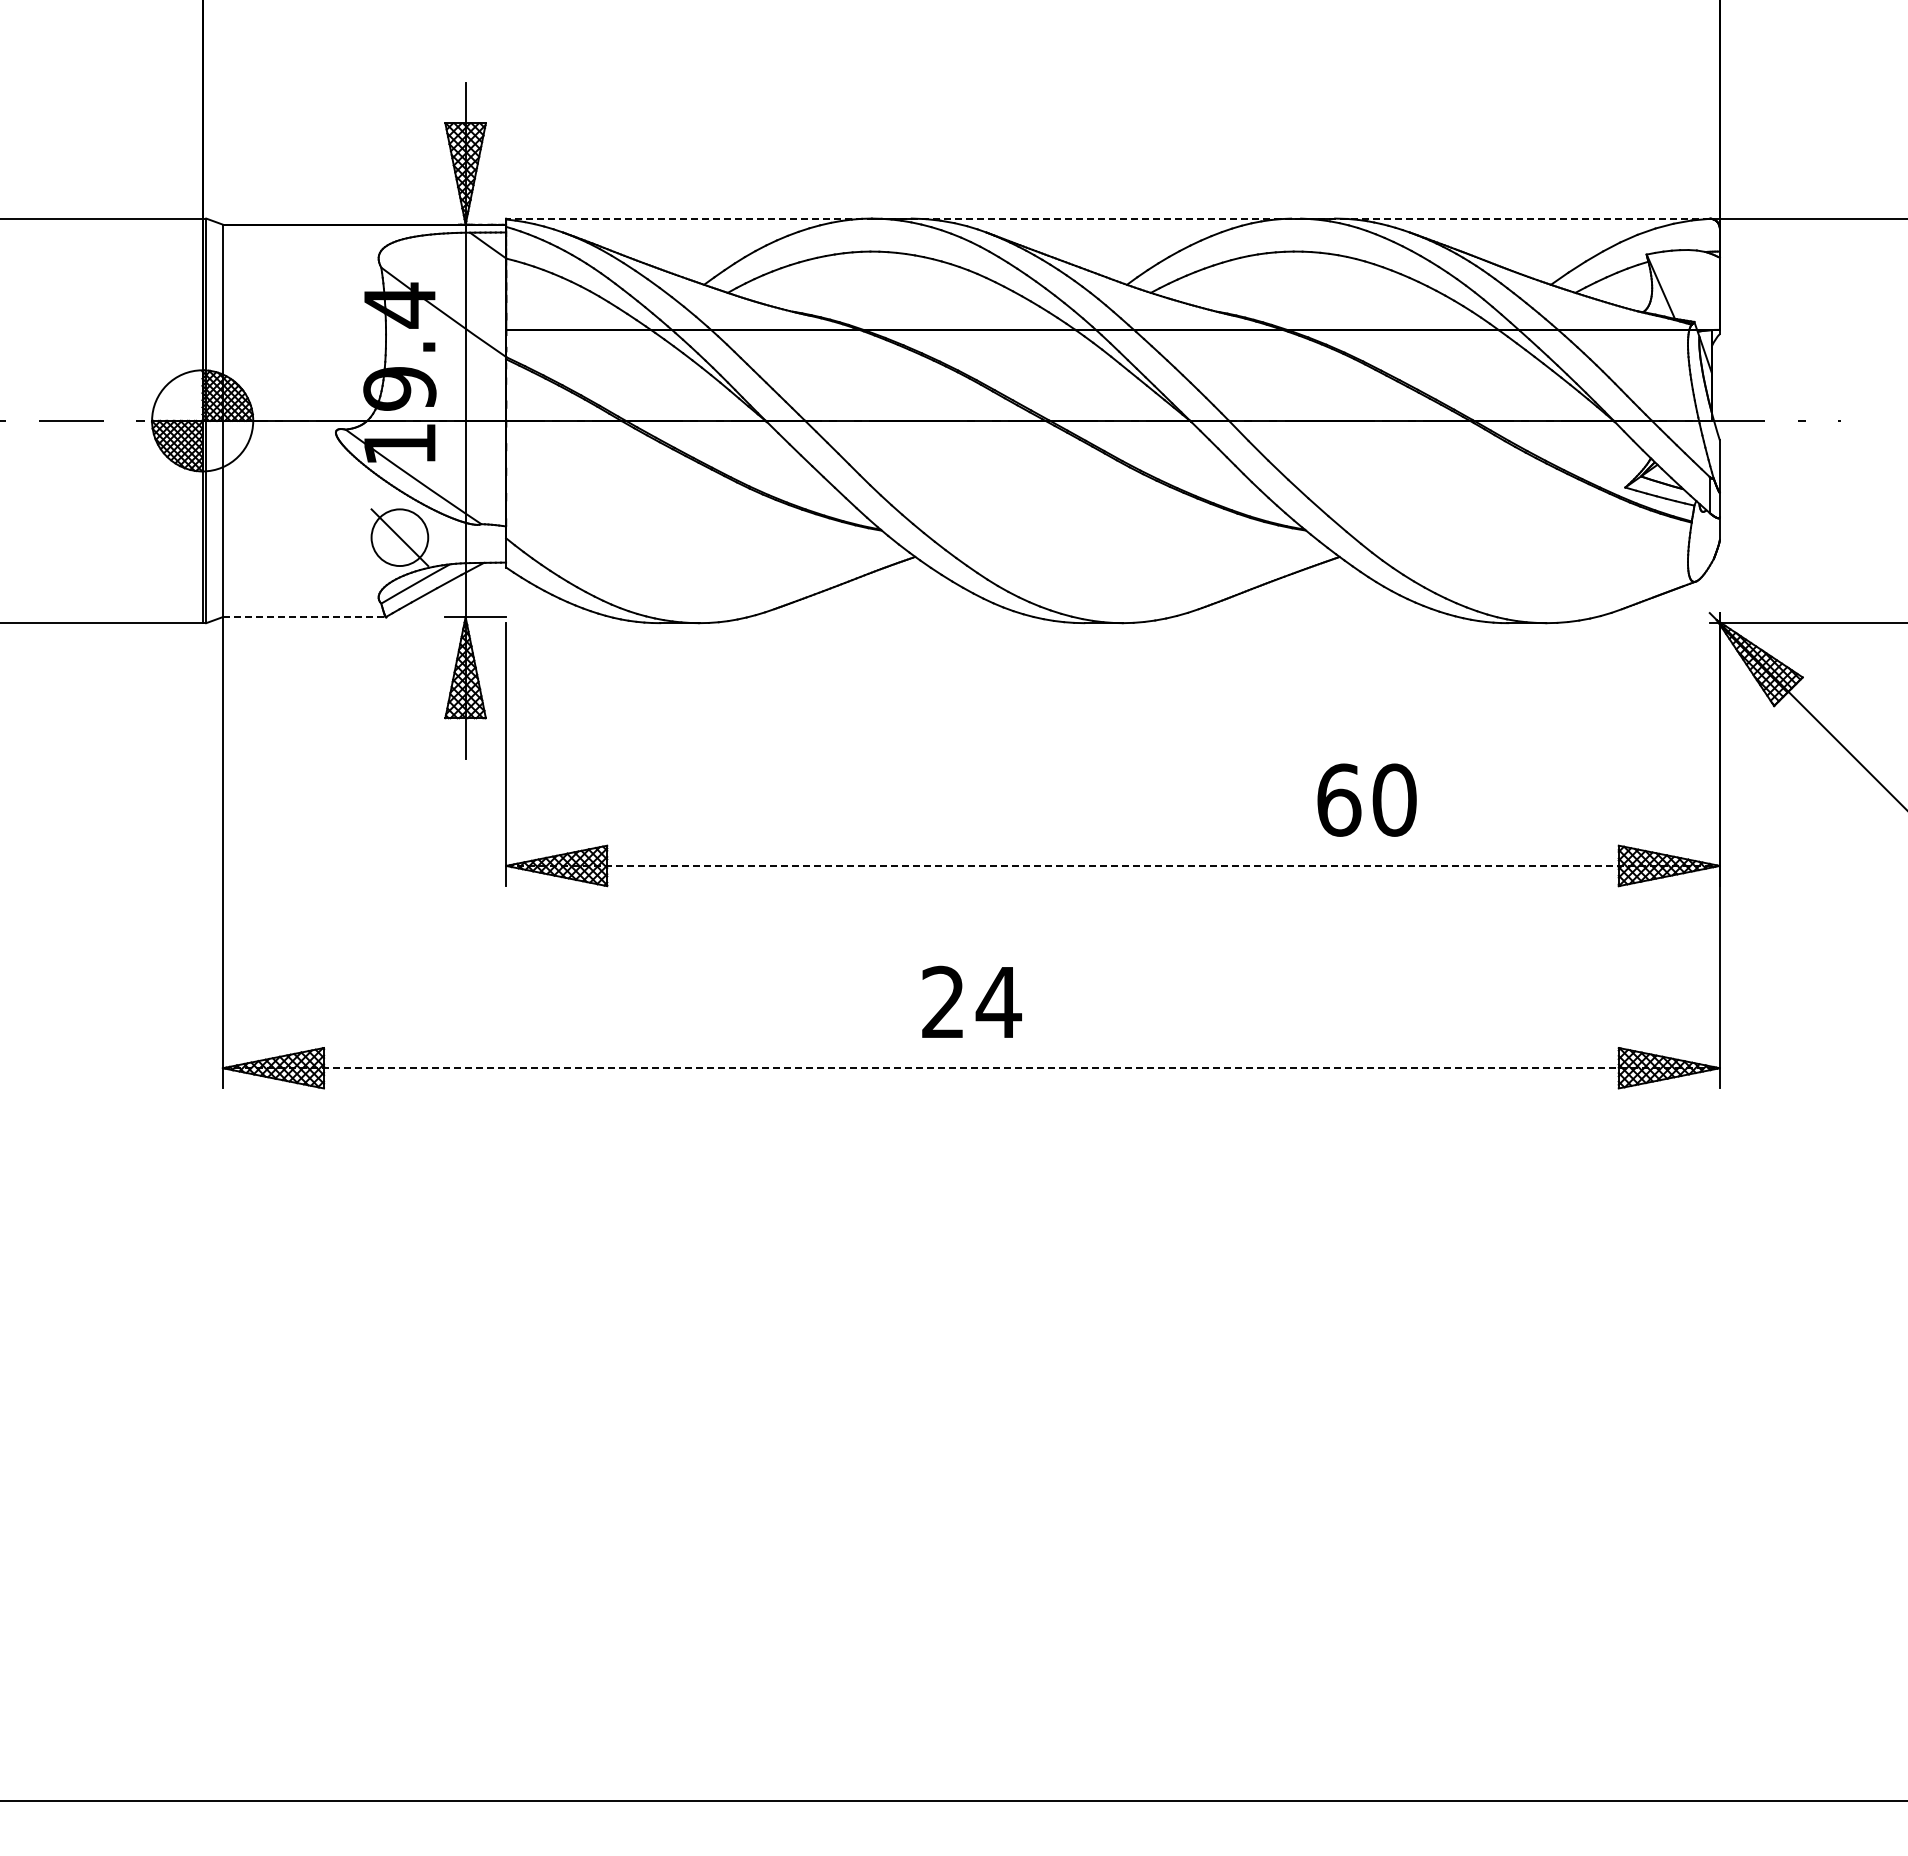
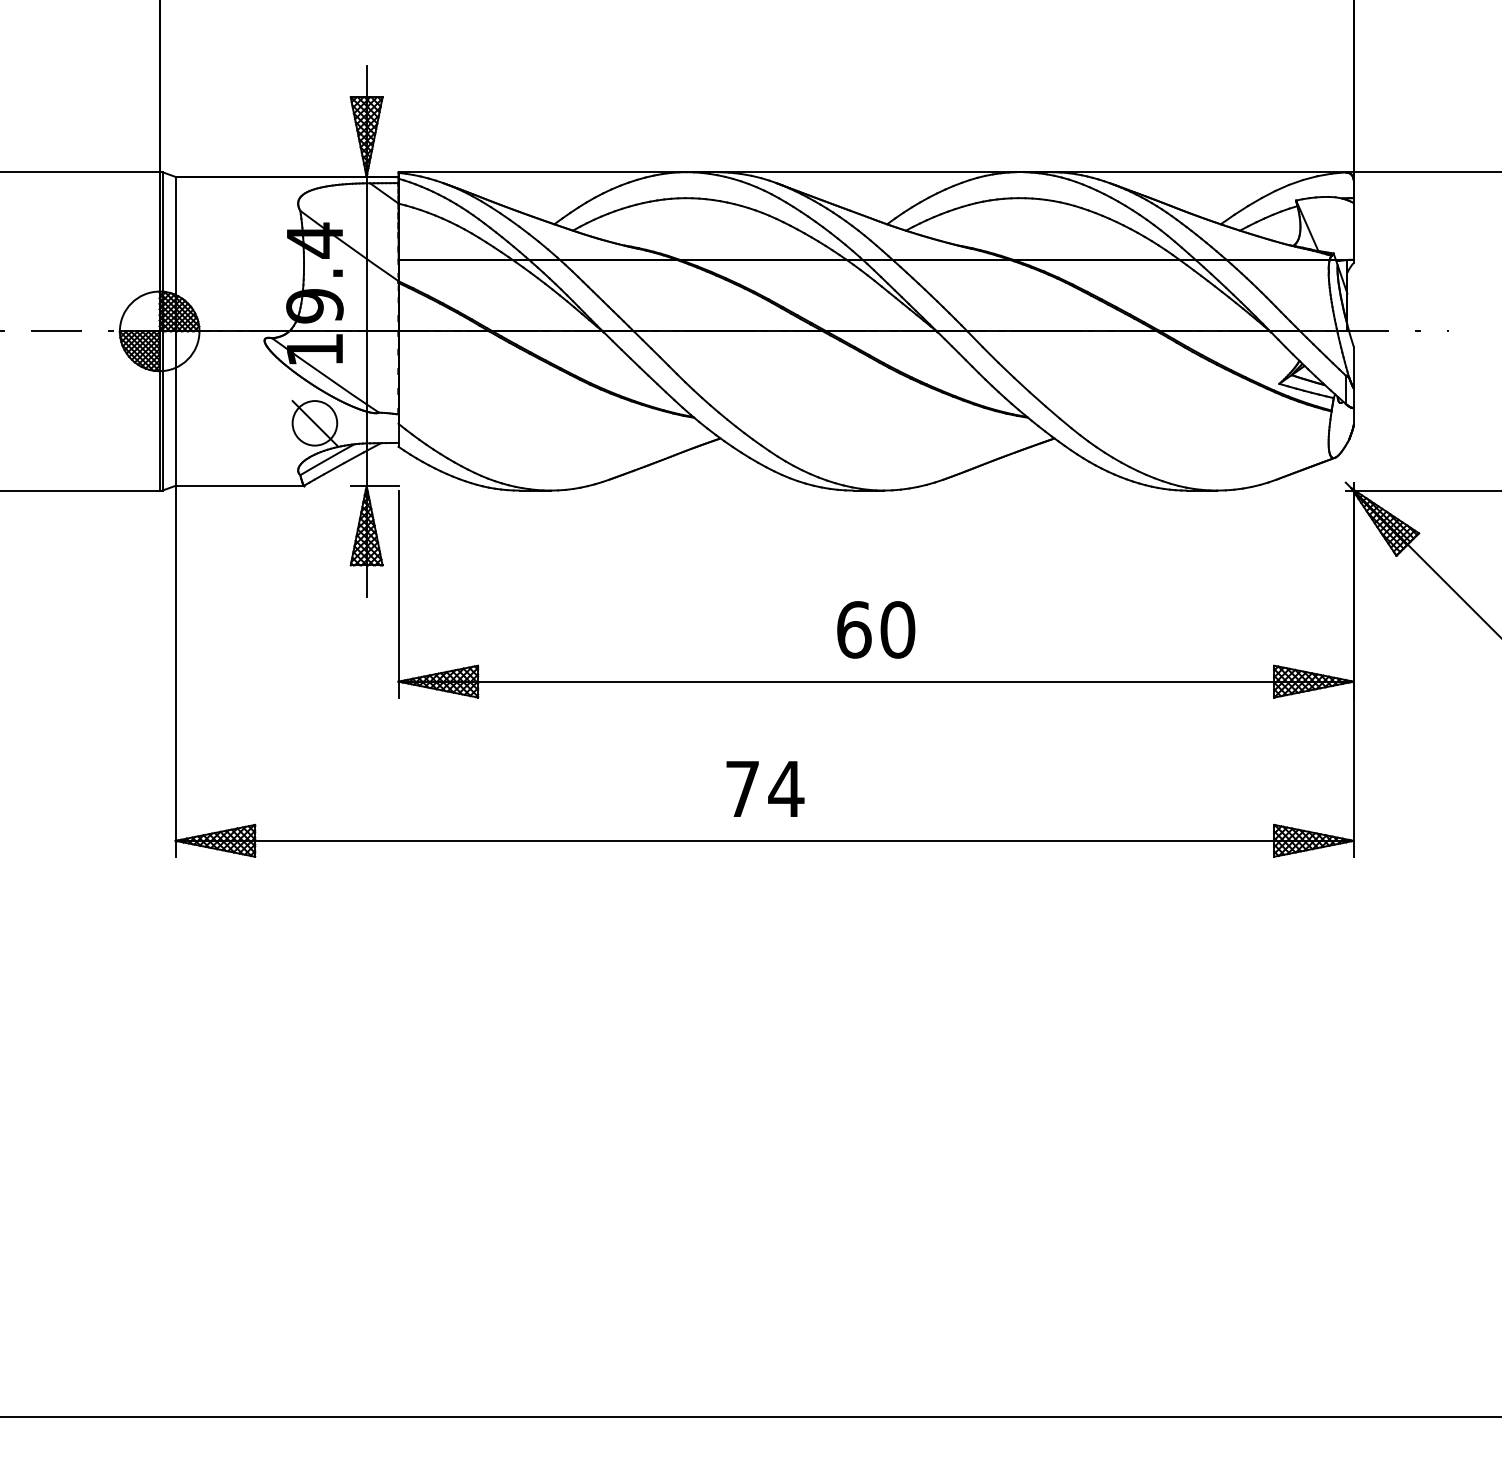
line: (1107, 218) -> (871, 172), dashed -> solid
line: (304, 617) -> (239, 486), dashed -> solid
text: (1366, 799) -> (875, 629), moved
line: (1113, 865) -> (876, 681), dashed -> solid
text: (942, 1001) -> (741, 788), 24 -> 74
line: (971, 1068) -> (764, 841), dashed -> solid

